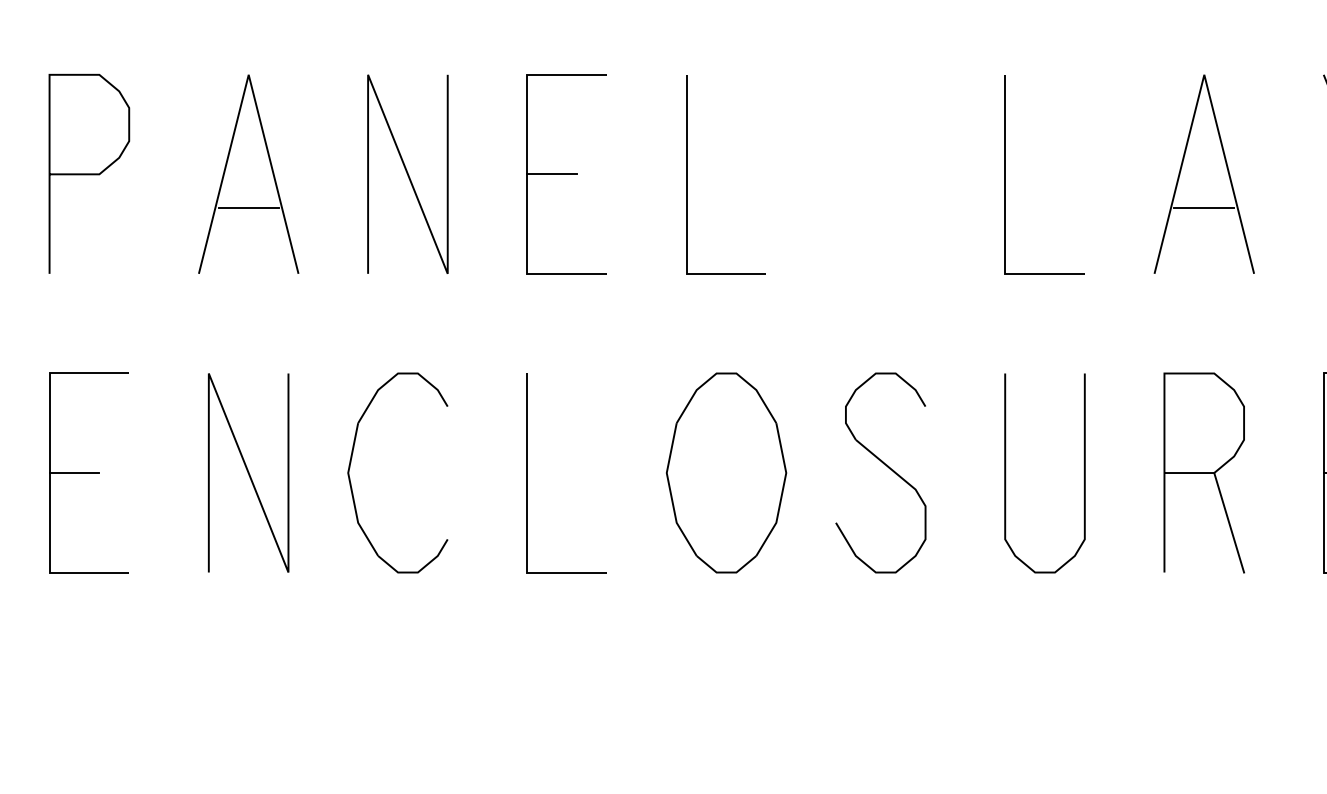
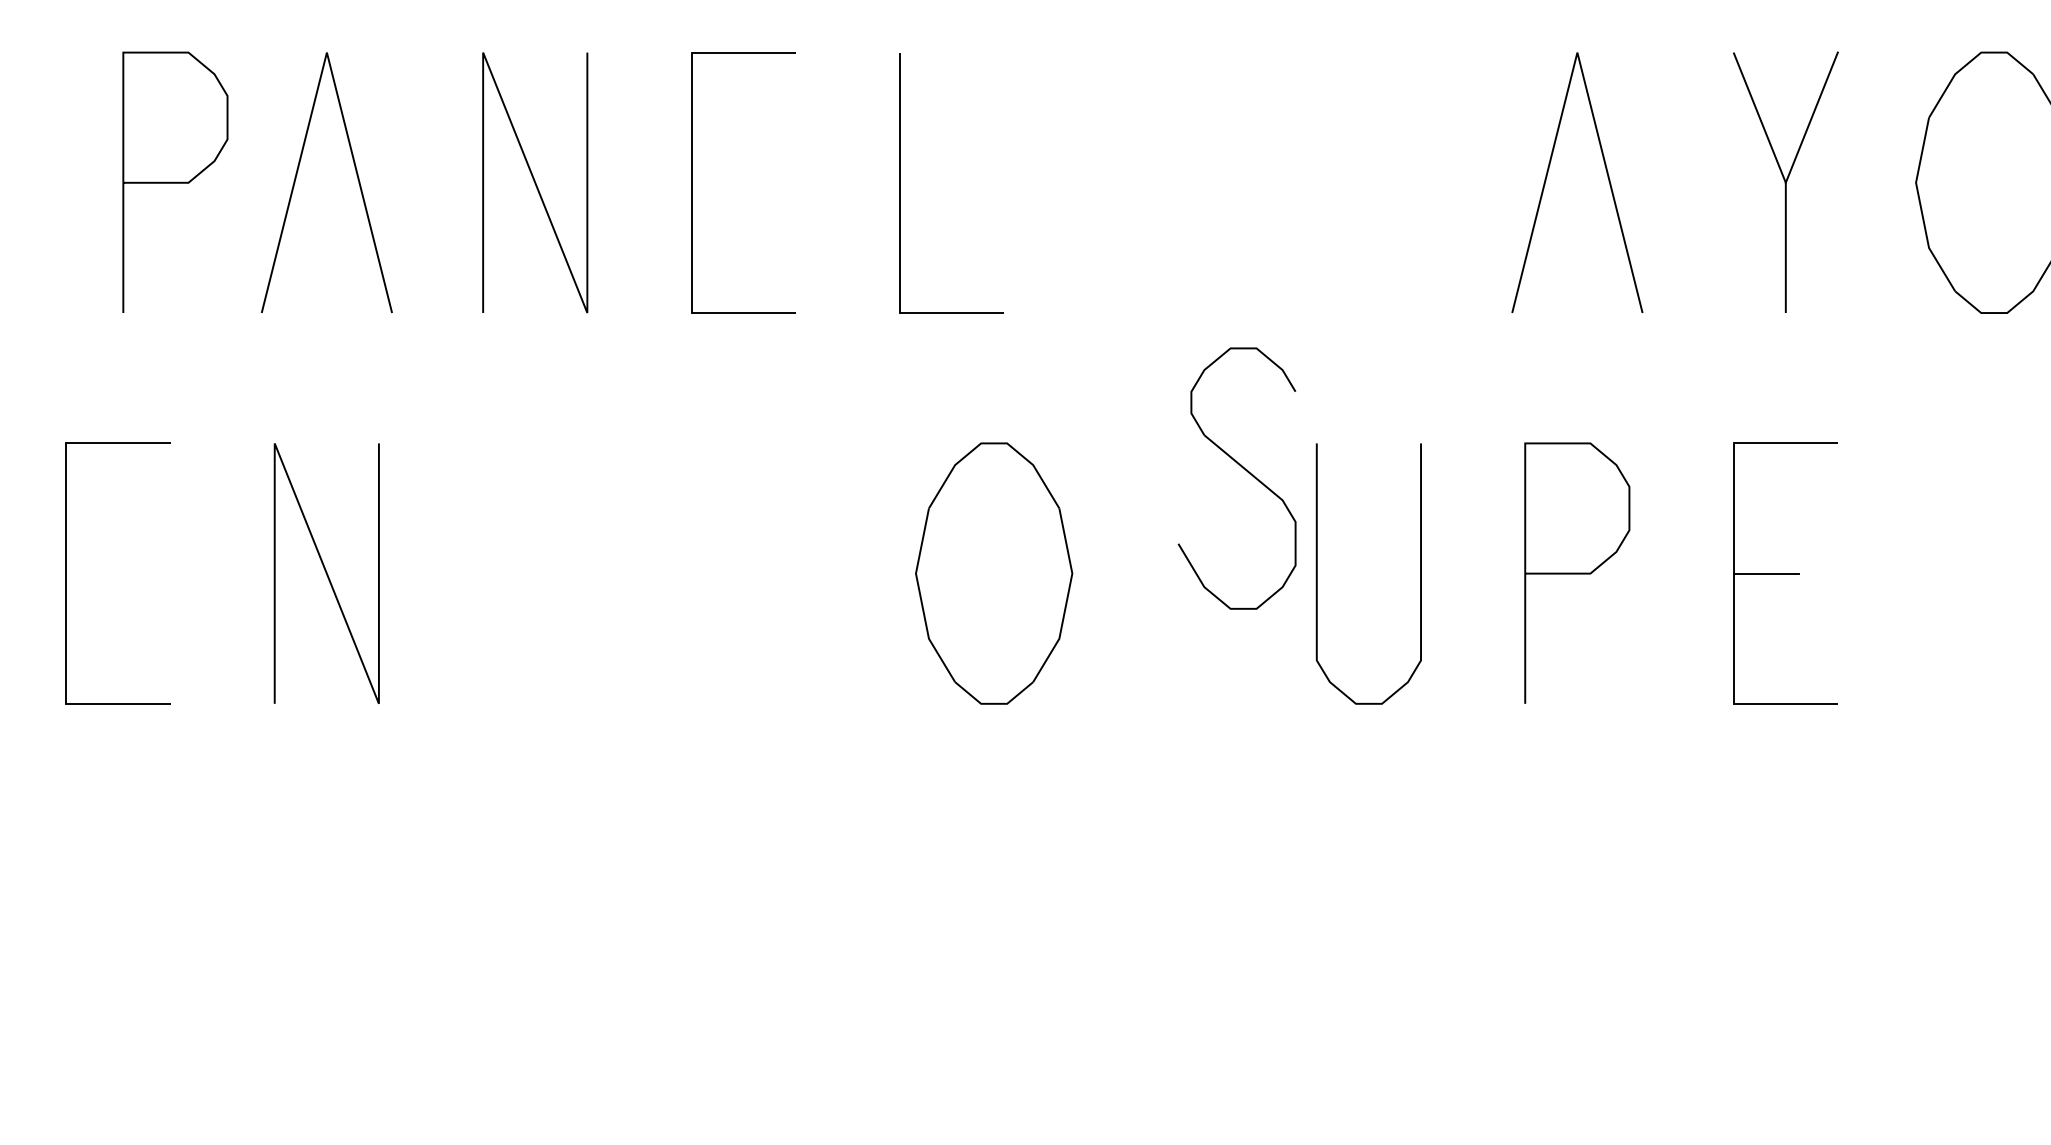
curve: (89, 173) -> (175, 181), moved
line: (551, 174) -> (723, 182), removed
line: (1005, 174) -> (1317, 183), removed
line: (248, 207) -> (326, 226), removed
line: (1204, 207) -> (1577, 226), removed
part: (350, 465) -> (460, 563), removed
part: (885, 466) -> (1243, 469), moved
line: (74, 472) -> (98, 573), removed
line: (528, 472) -> (692, 573), removed
part: (726, 472) -> (994, 573), moved
line: (1228, 522) -> (1609, 638), removed

